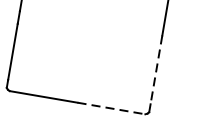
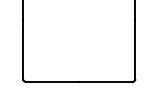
line: (156, 70) -> (135, 47), dashed -> solid
line: (110, 108) -> (105, 82), dashed -> solid

